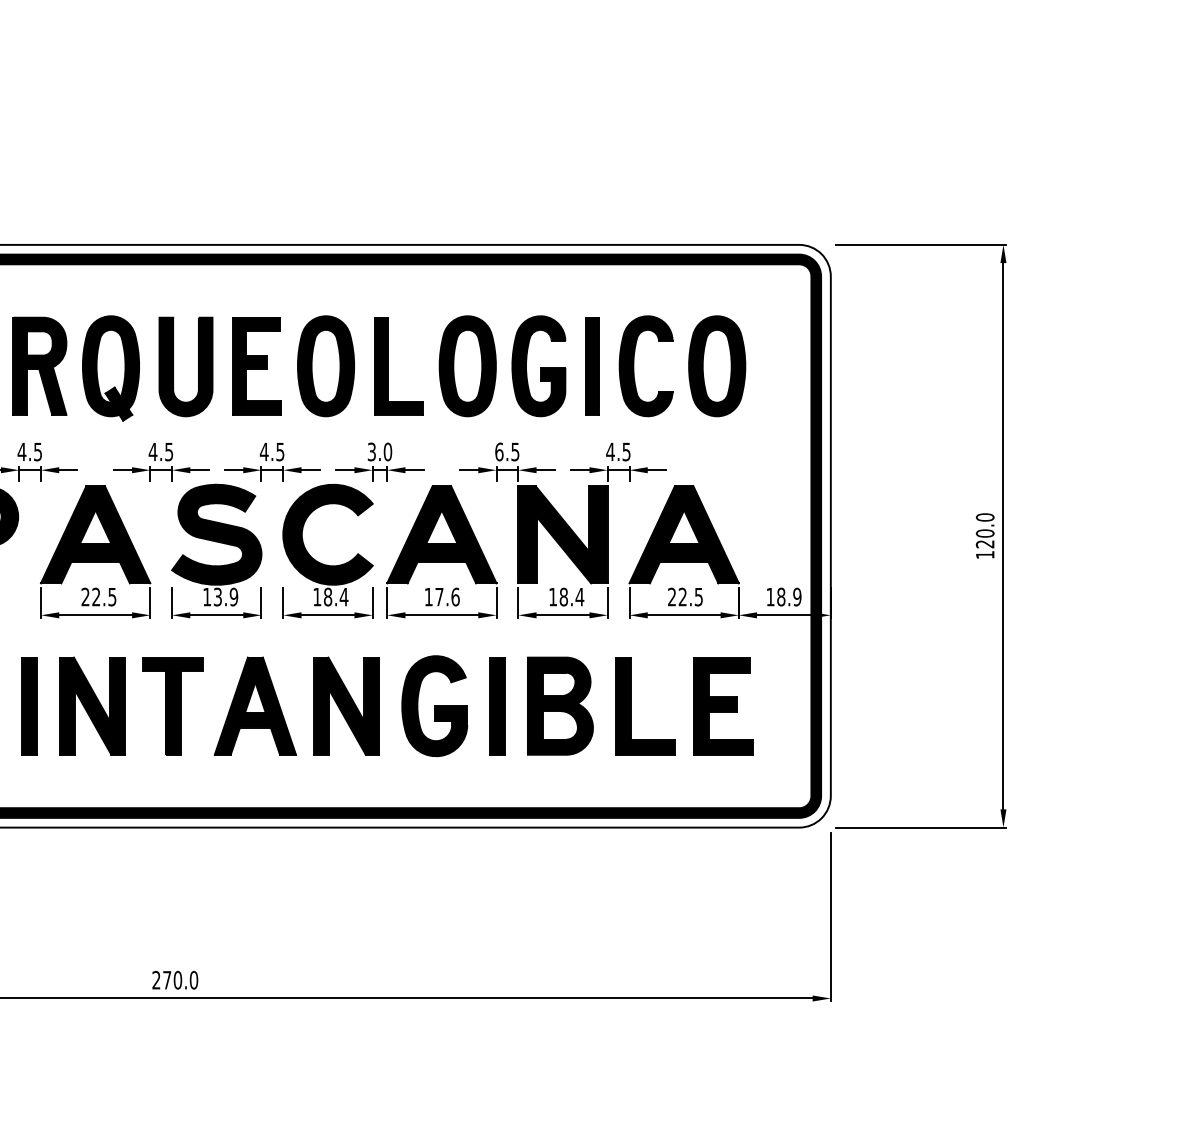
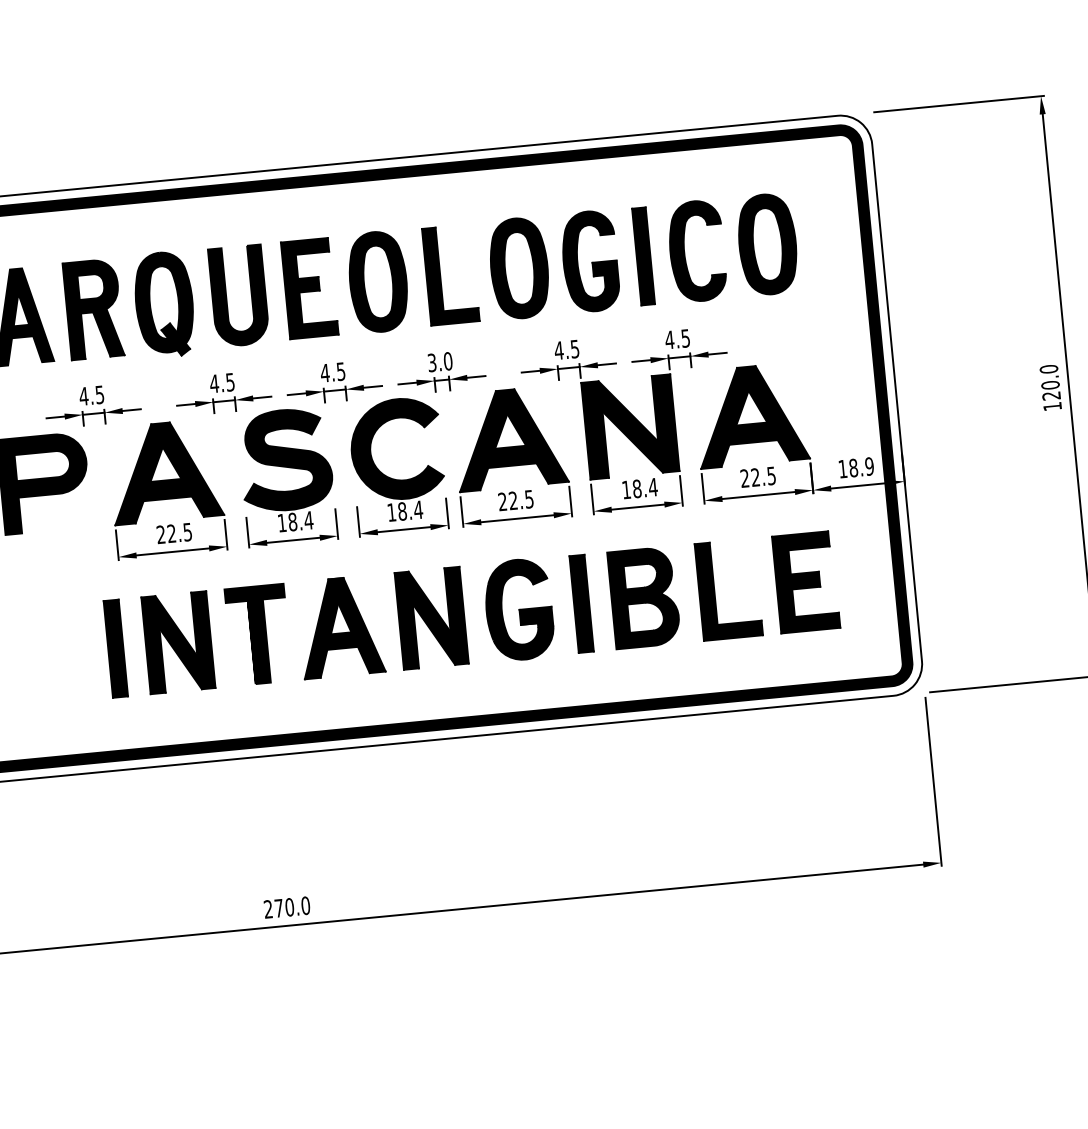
text: (498, 451) -> (558, 350), 6.5 -> 4.5
text: (225, 596) -> (300, 520), 13.9 -> 18.4
text: (441, 596) -> (515, 500), 17.6 -> 22.5

